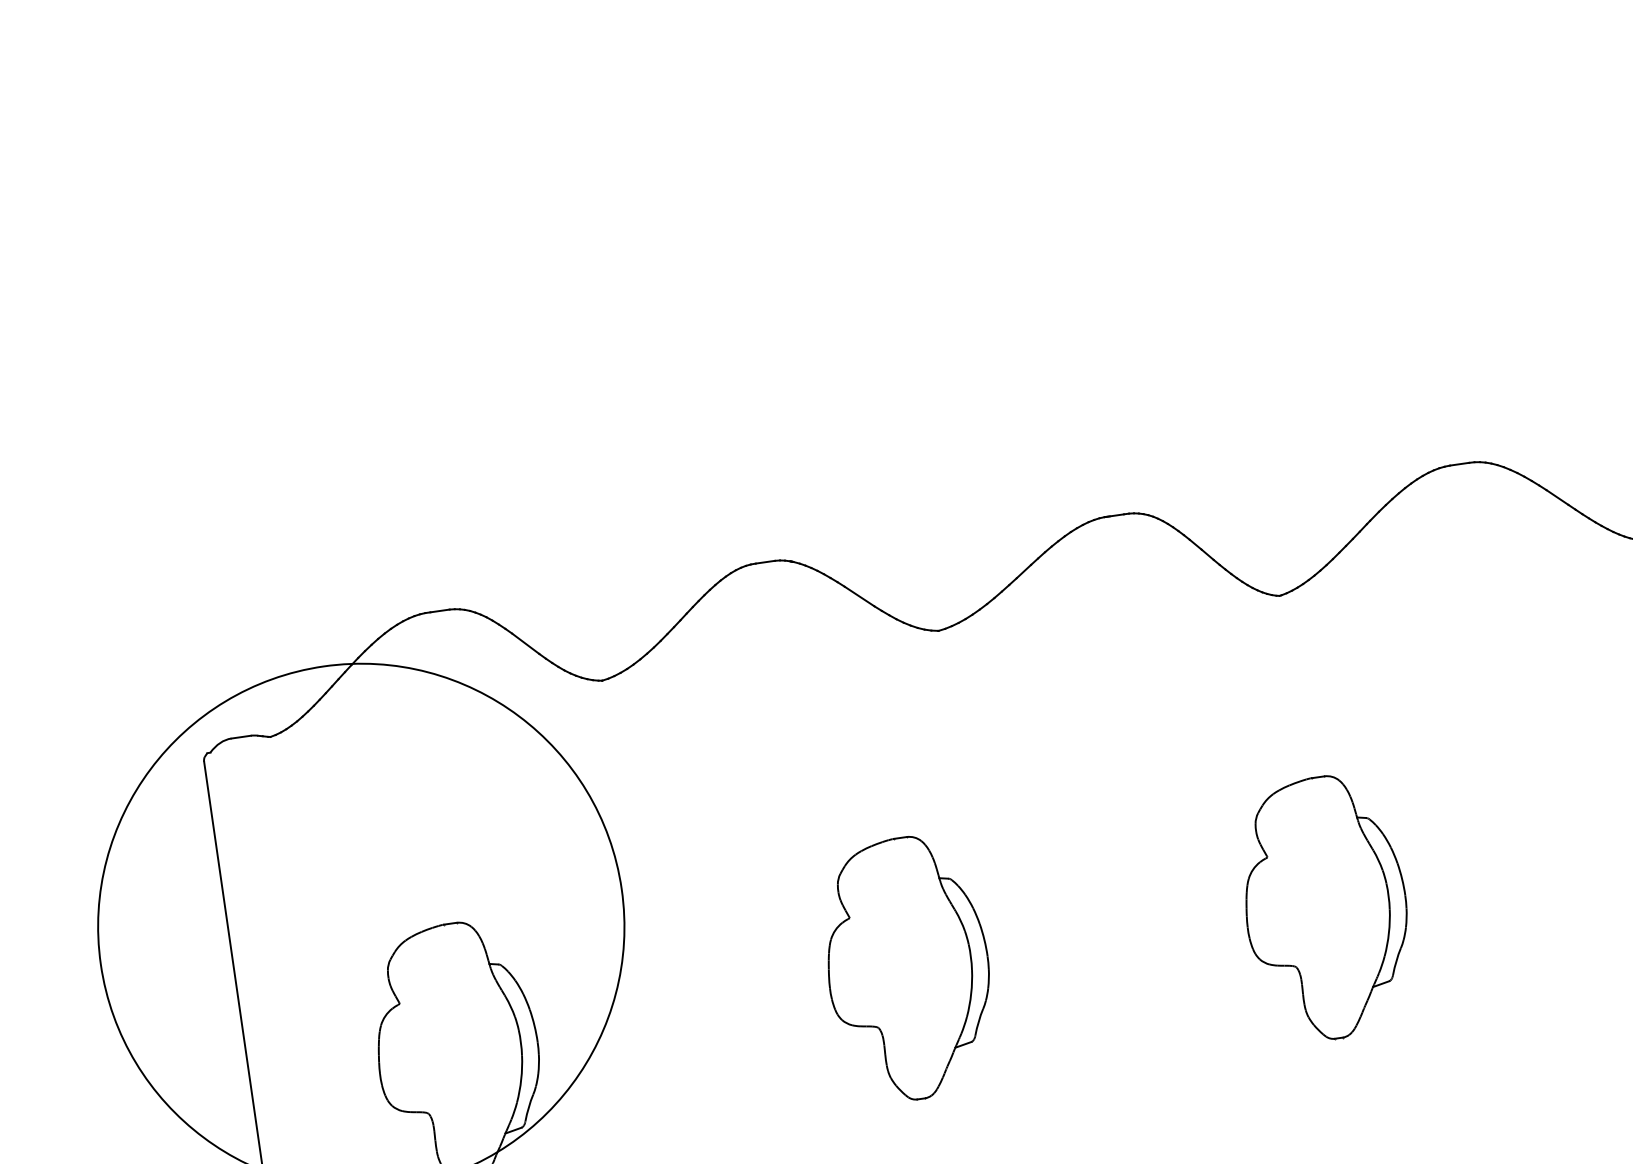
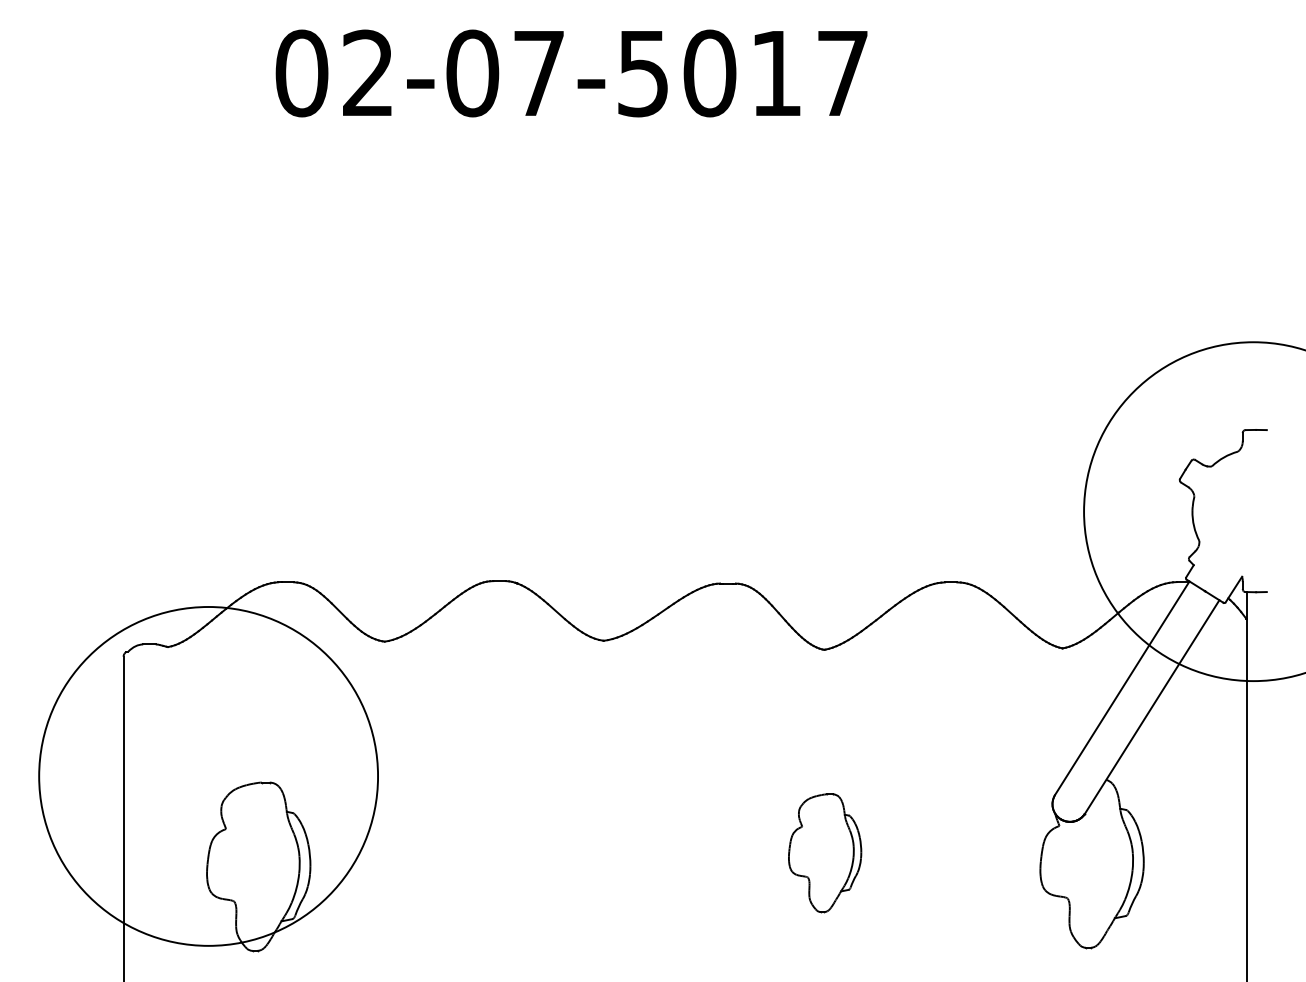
part: (1325, 908) -> (824, 853), size x0.7
part: (906, 969) -> (552, 853), removed

